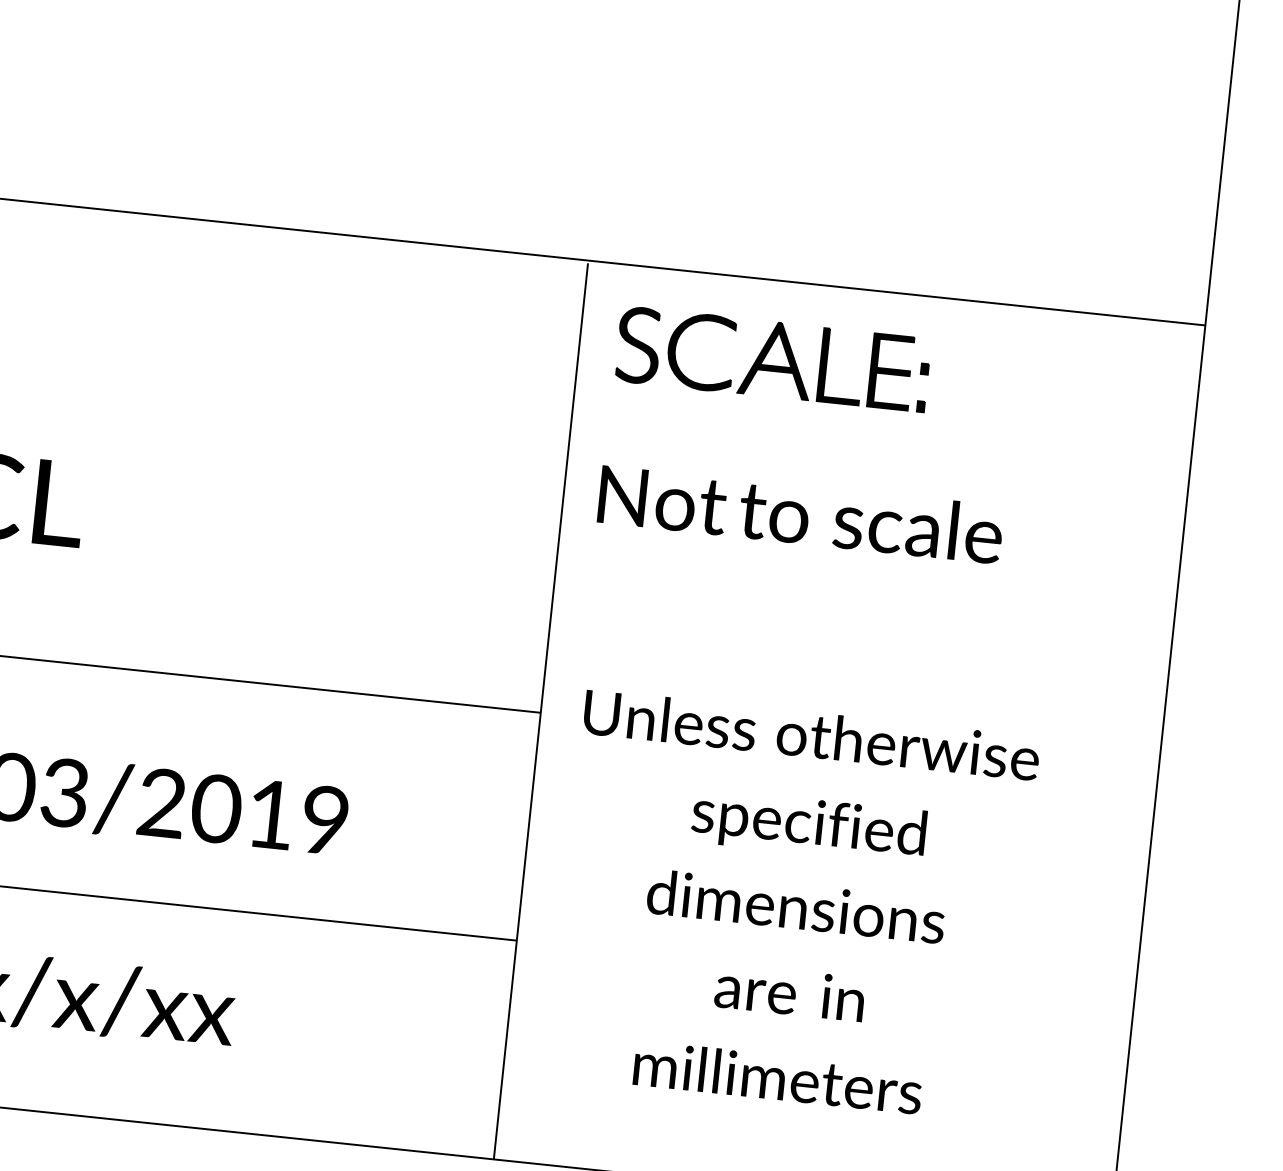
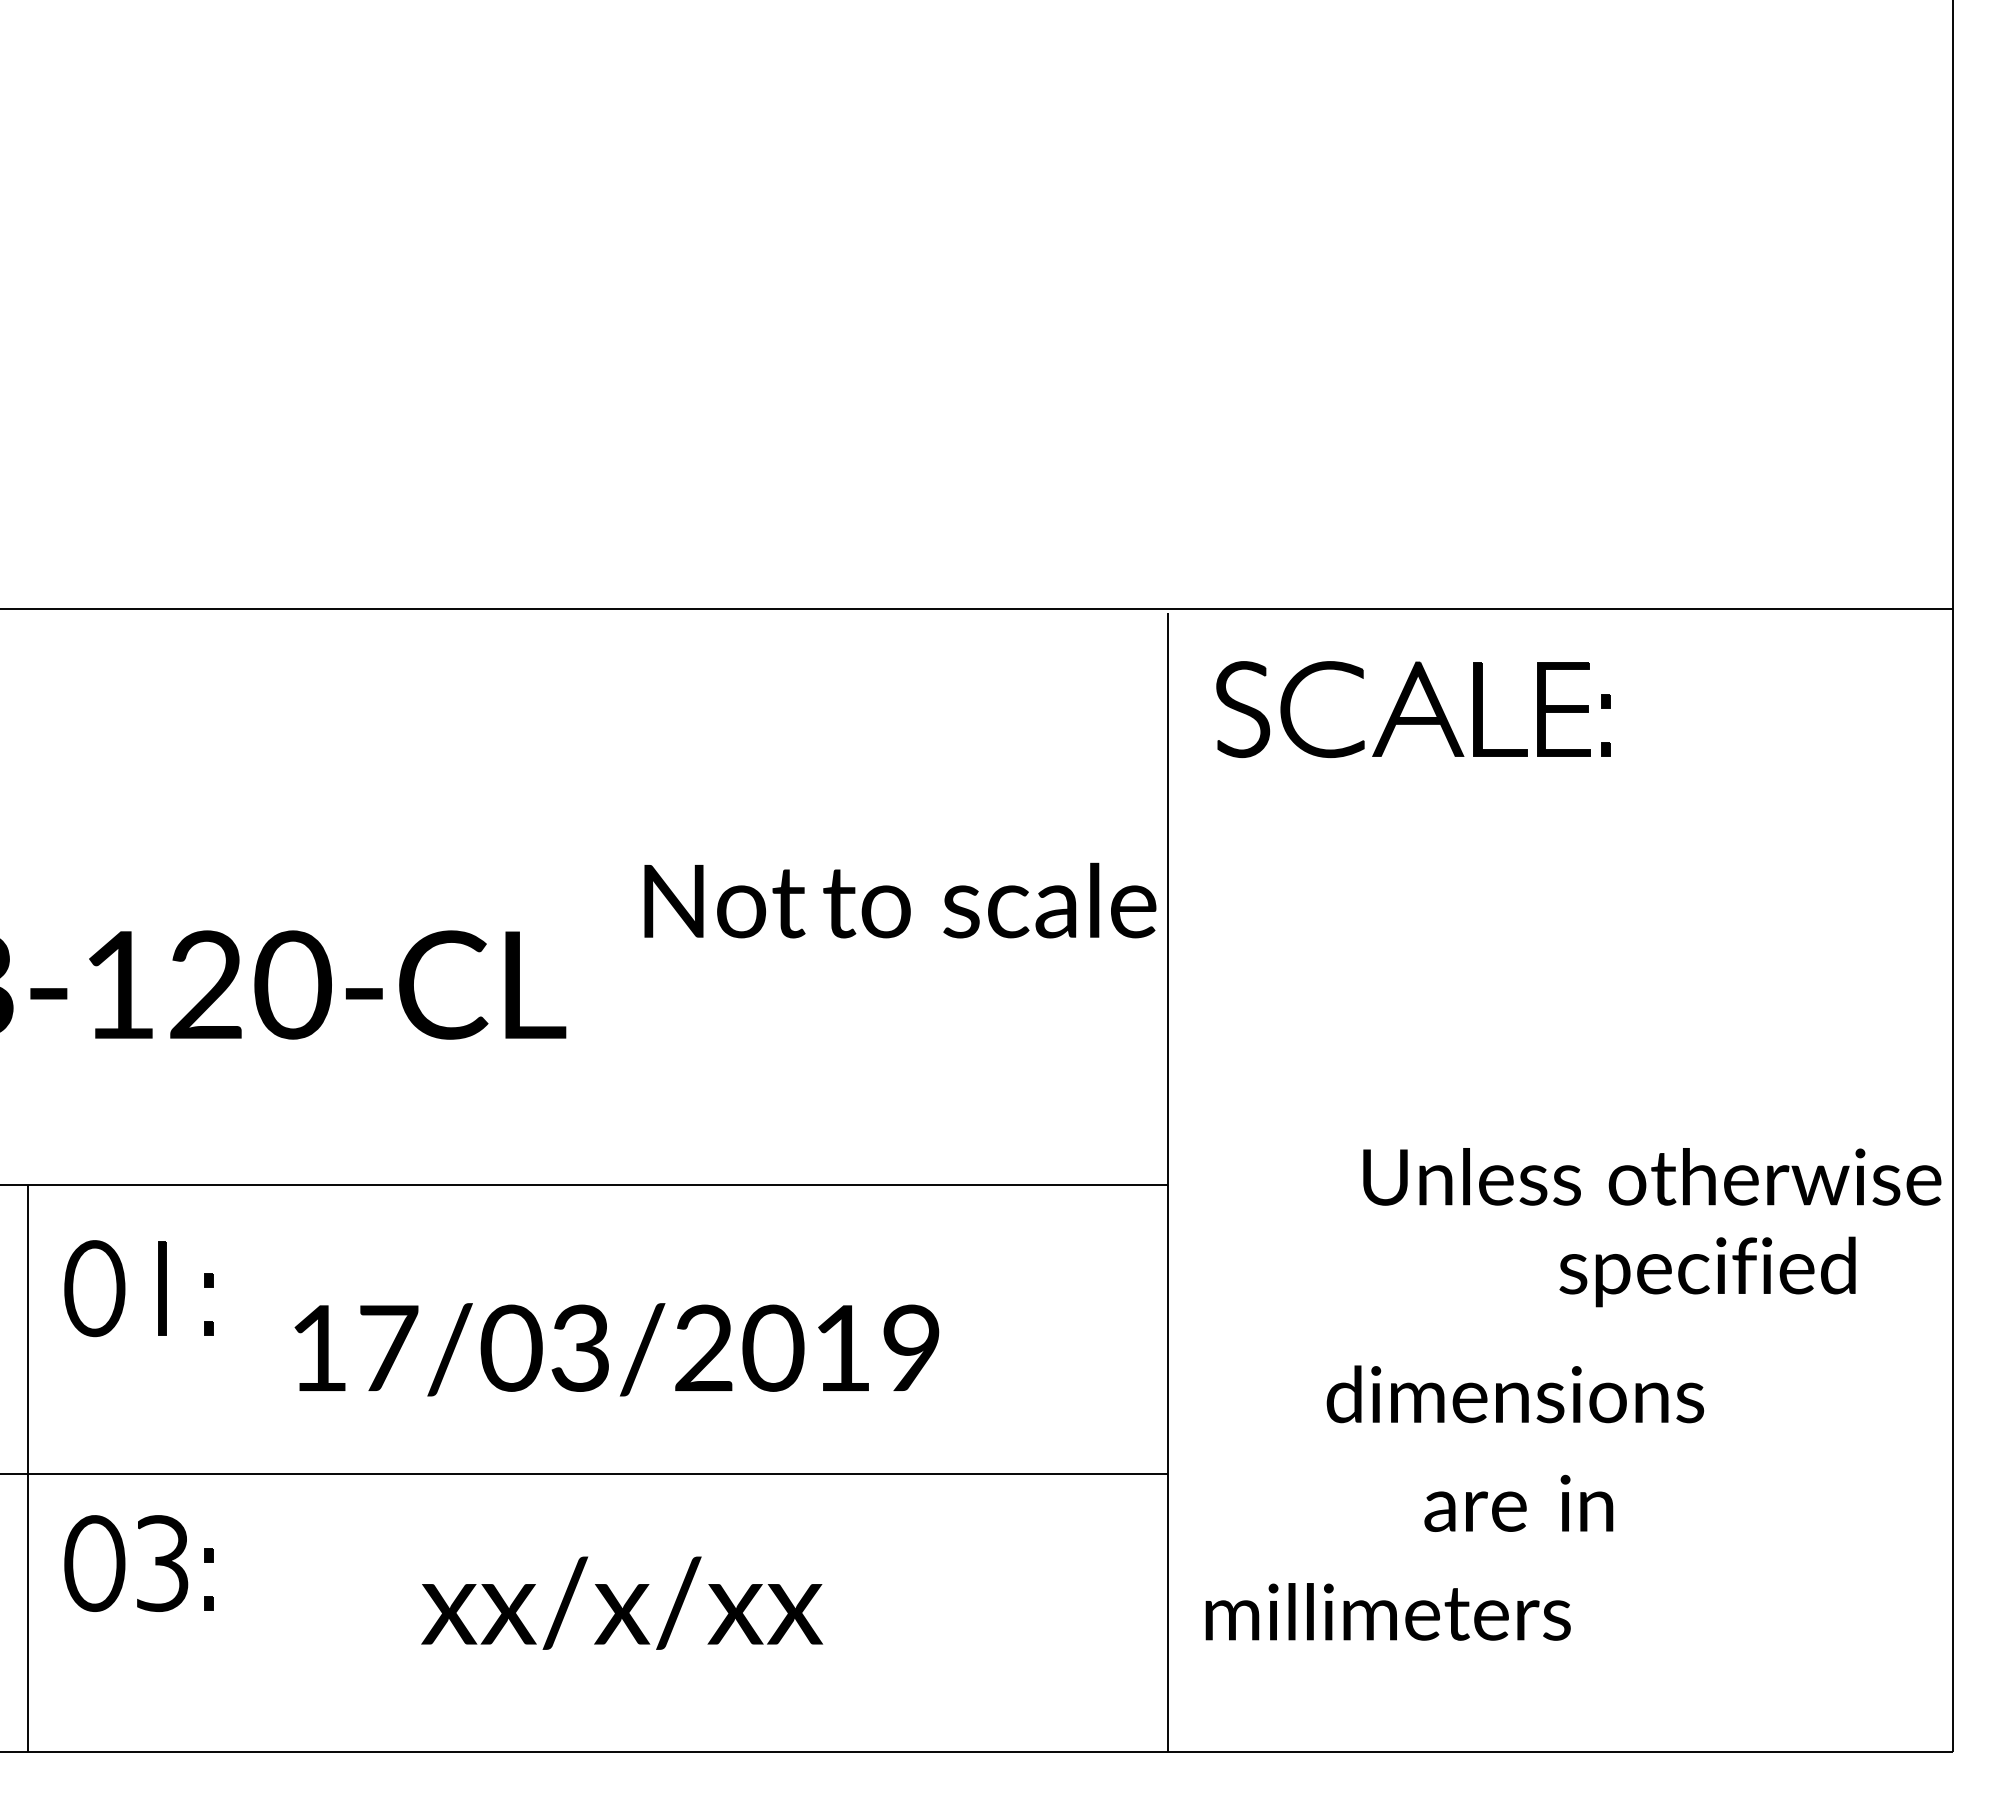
text: (801, 514) -> (900, 900), moved
text: (812, 734) -> (1652, 1176), moved
text: (808, 826) -> (1707, 1271), moved
text: (777, 1077) -> (1387, 1611), moved

